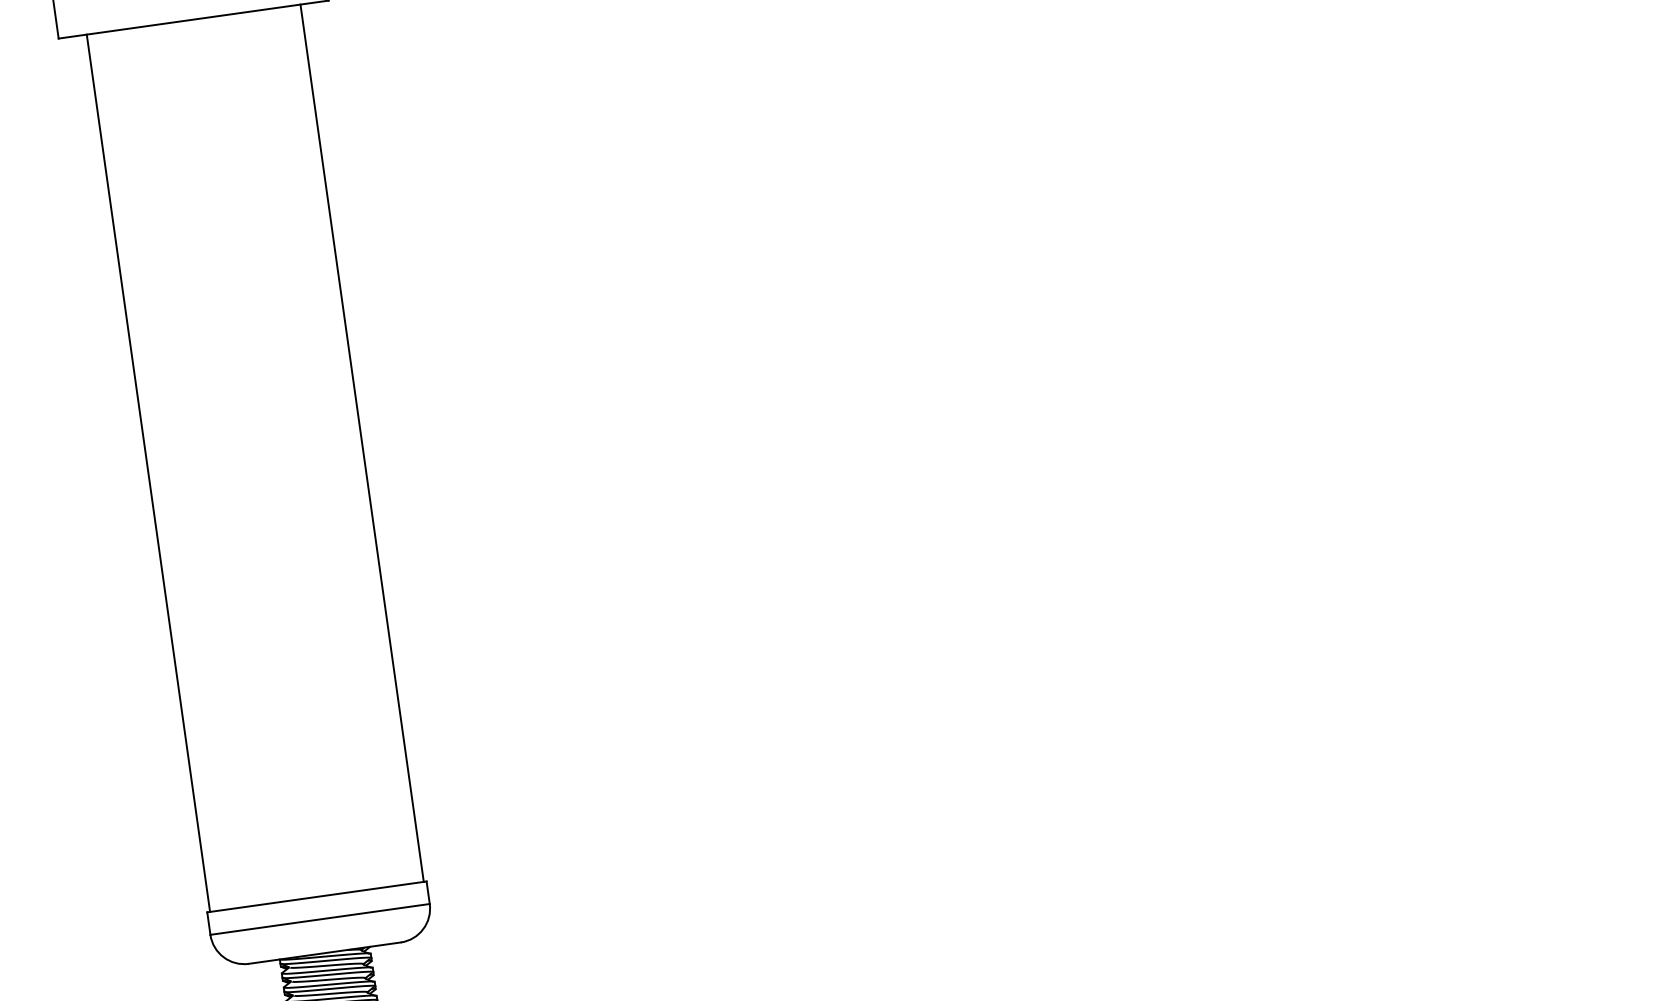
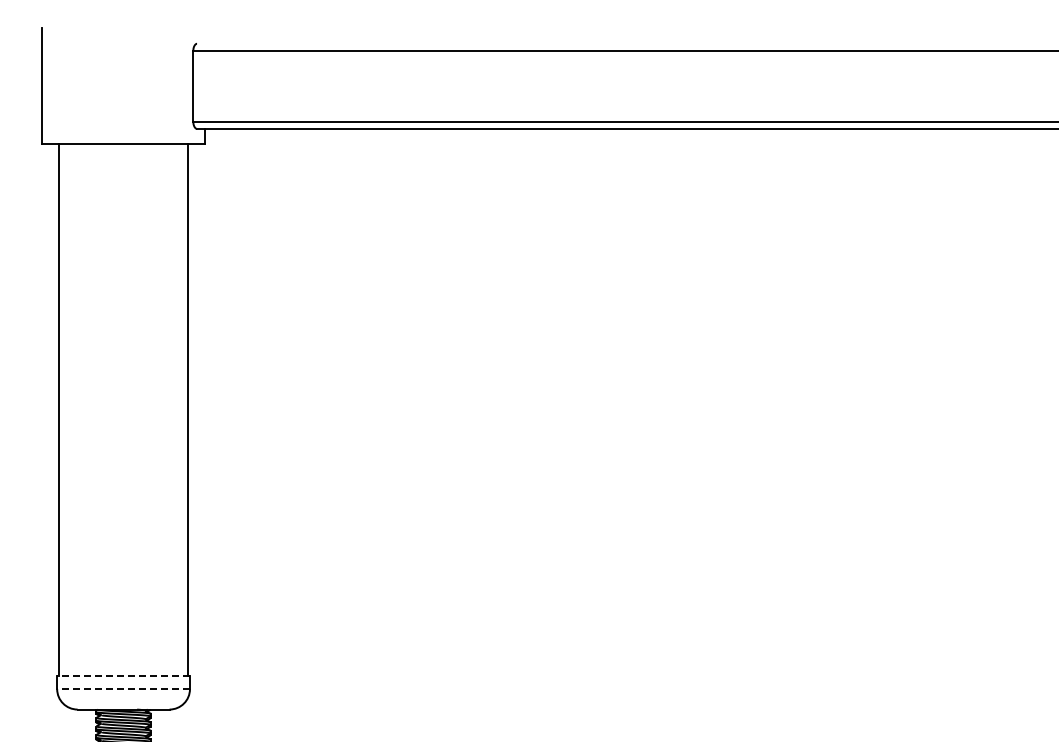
line: (316, 896) -> (123, 675), solid -> dashed
line: (320, 920) -> (123, 689), solid -> dashed

